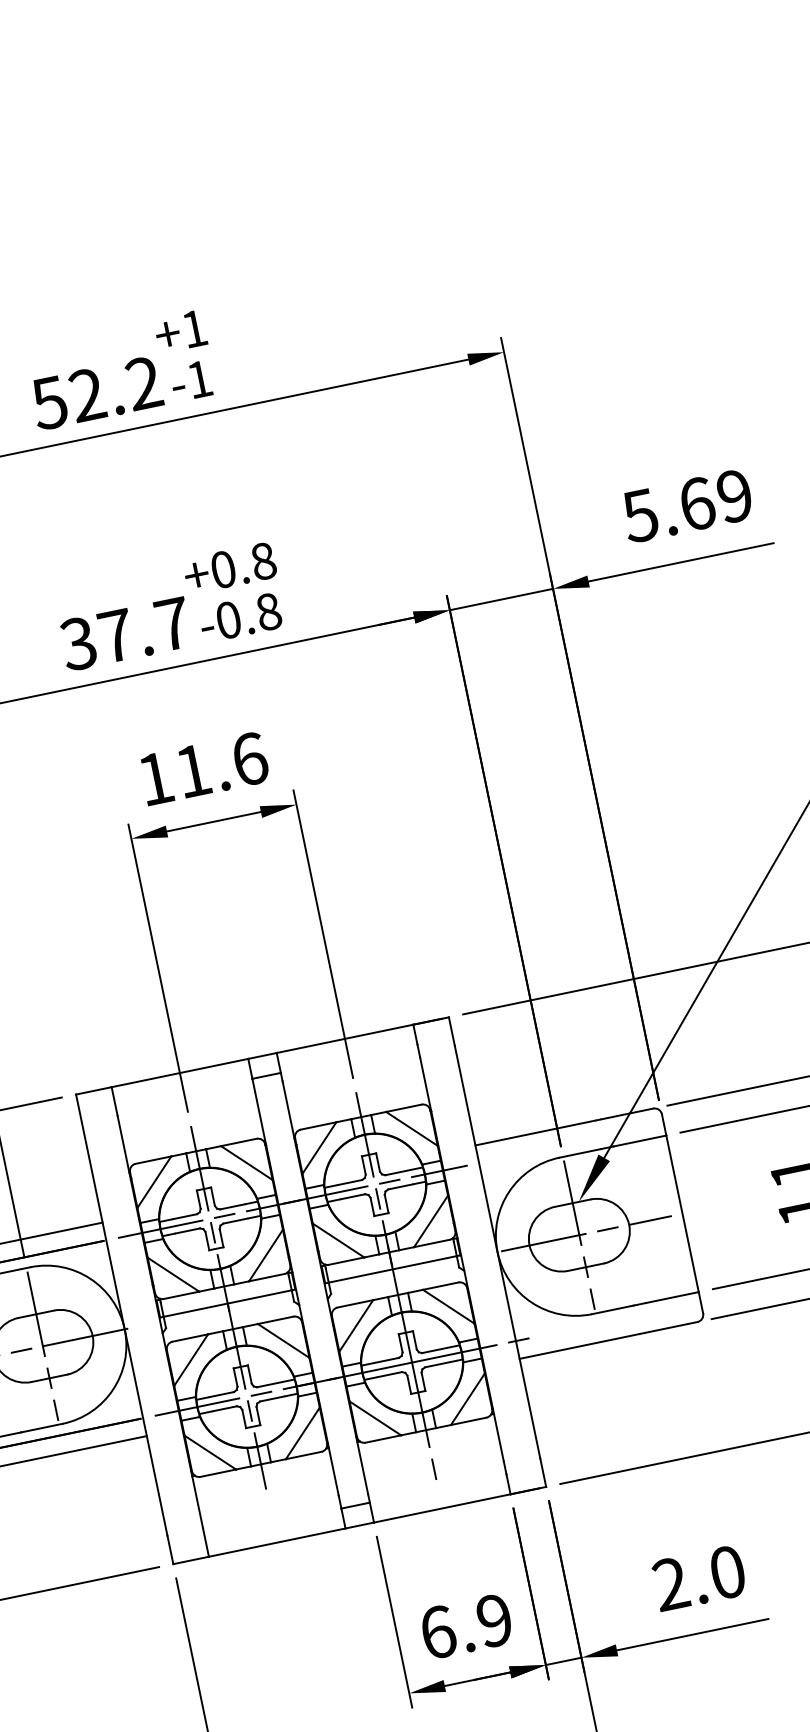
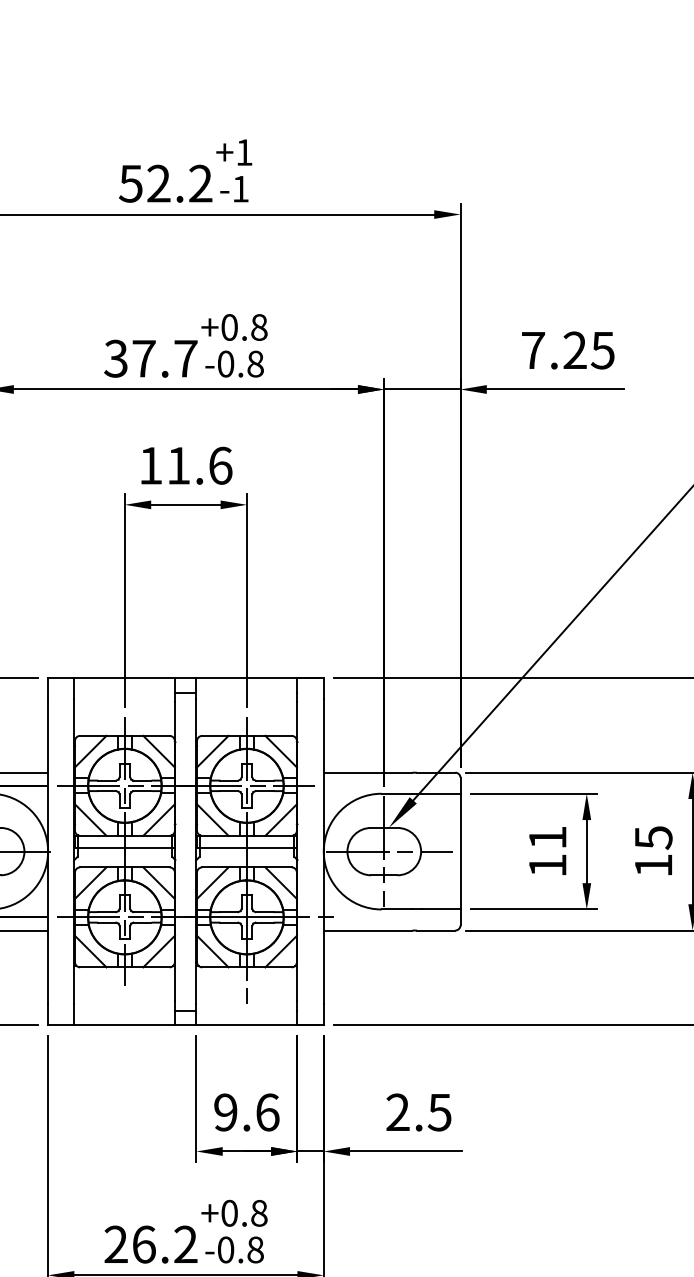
text: (686, 506) -> (567, 350), 5.69 -> 7.25
text: (727, 1572) -> (439, 1112), 2.0 -> 2.5
text: (466, 1626) -> (246, 1112), 6.9 -> 9.6

